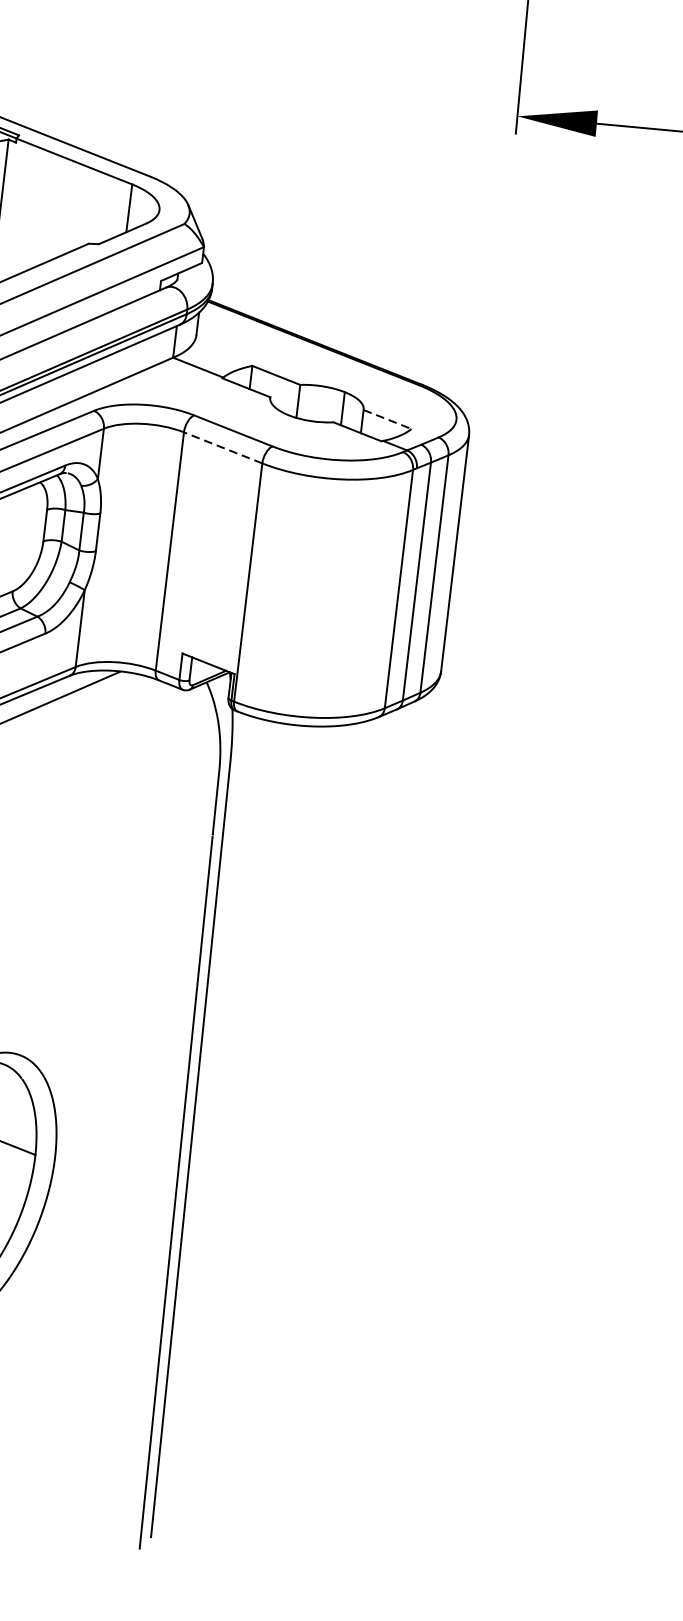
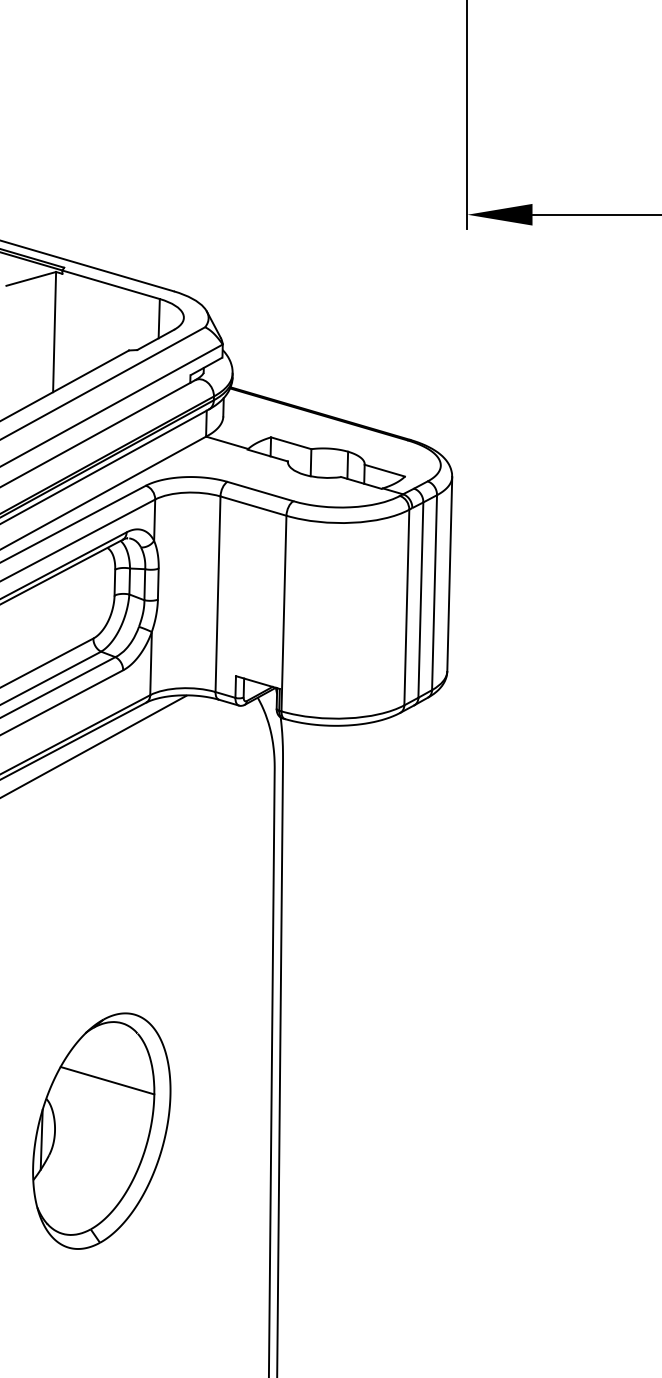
line: (388, 419) -> (385, 470), dashed -> solid
line: (223, 447) -> (253, 505), dashed -> solid

